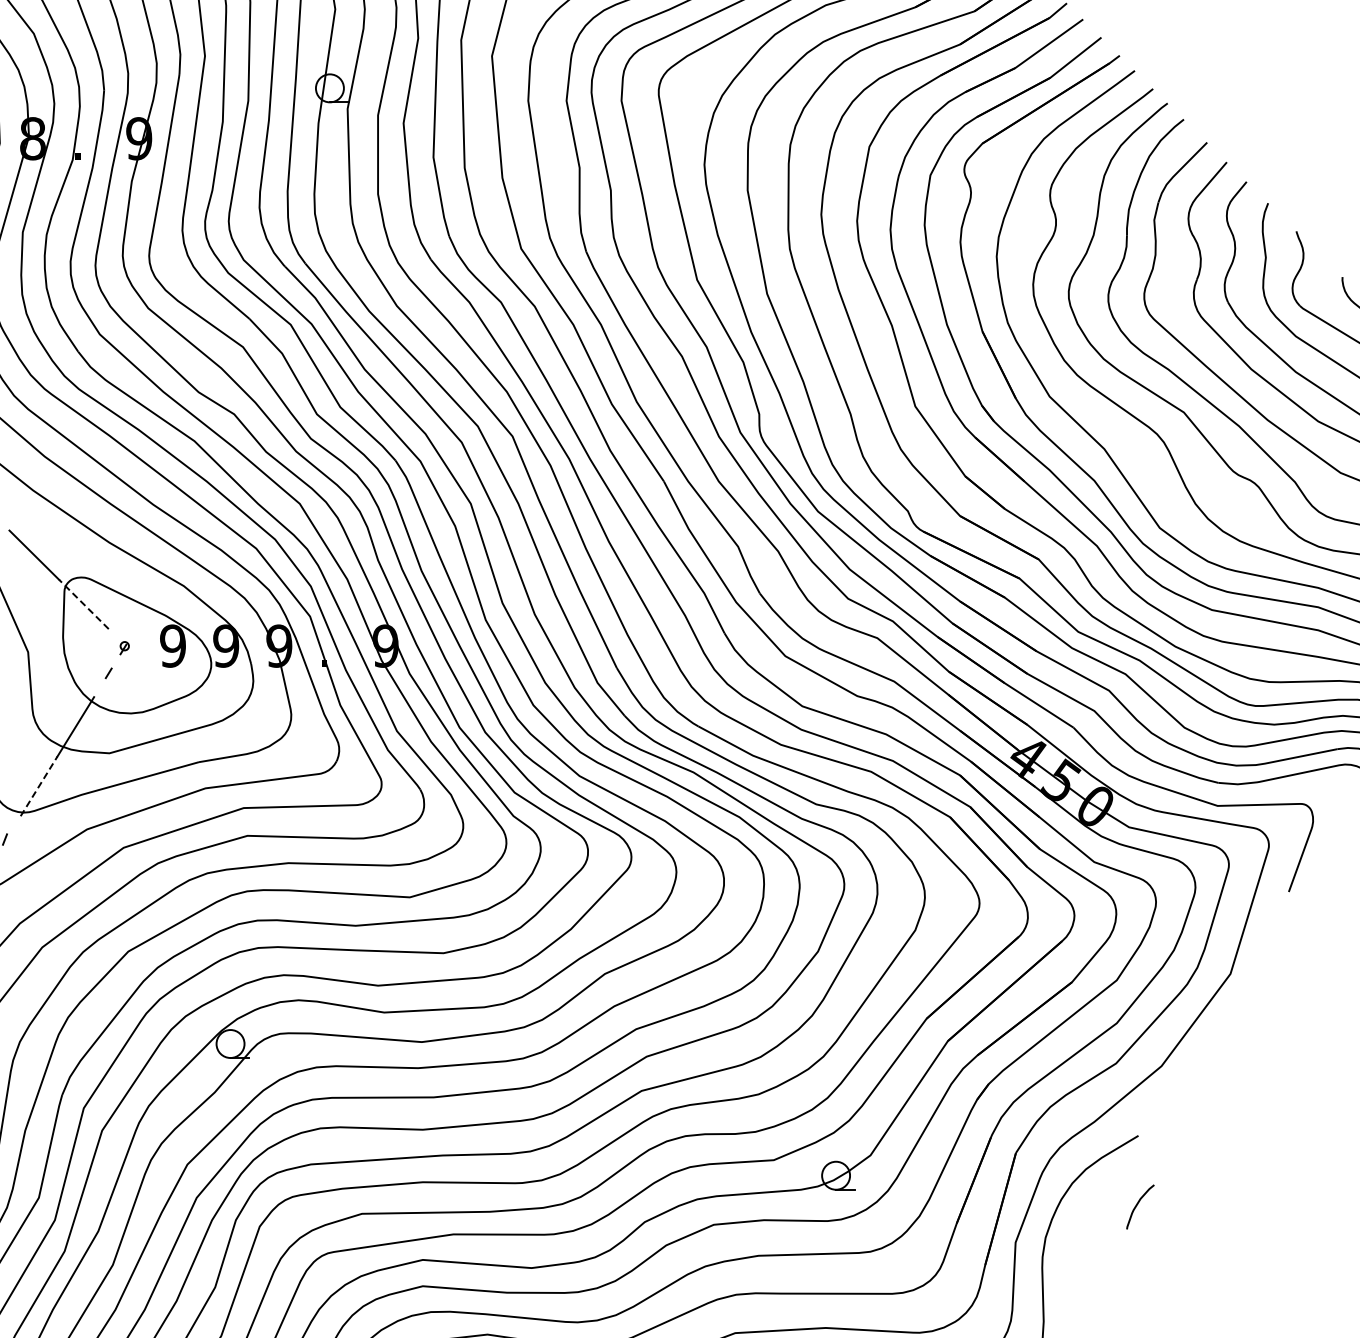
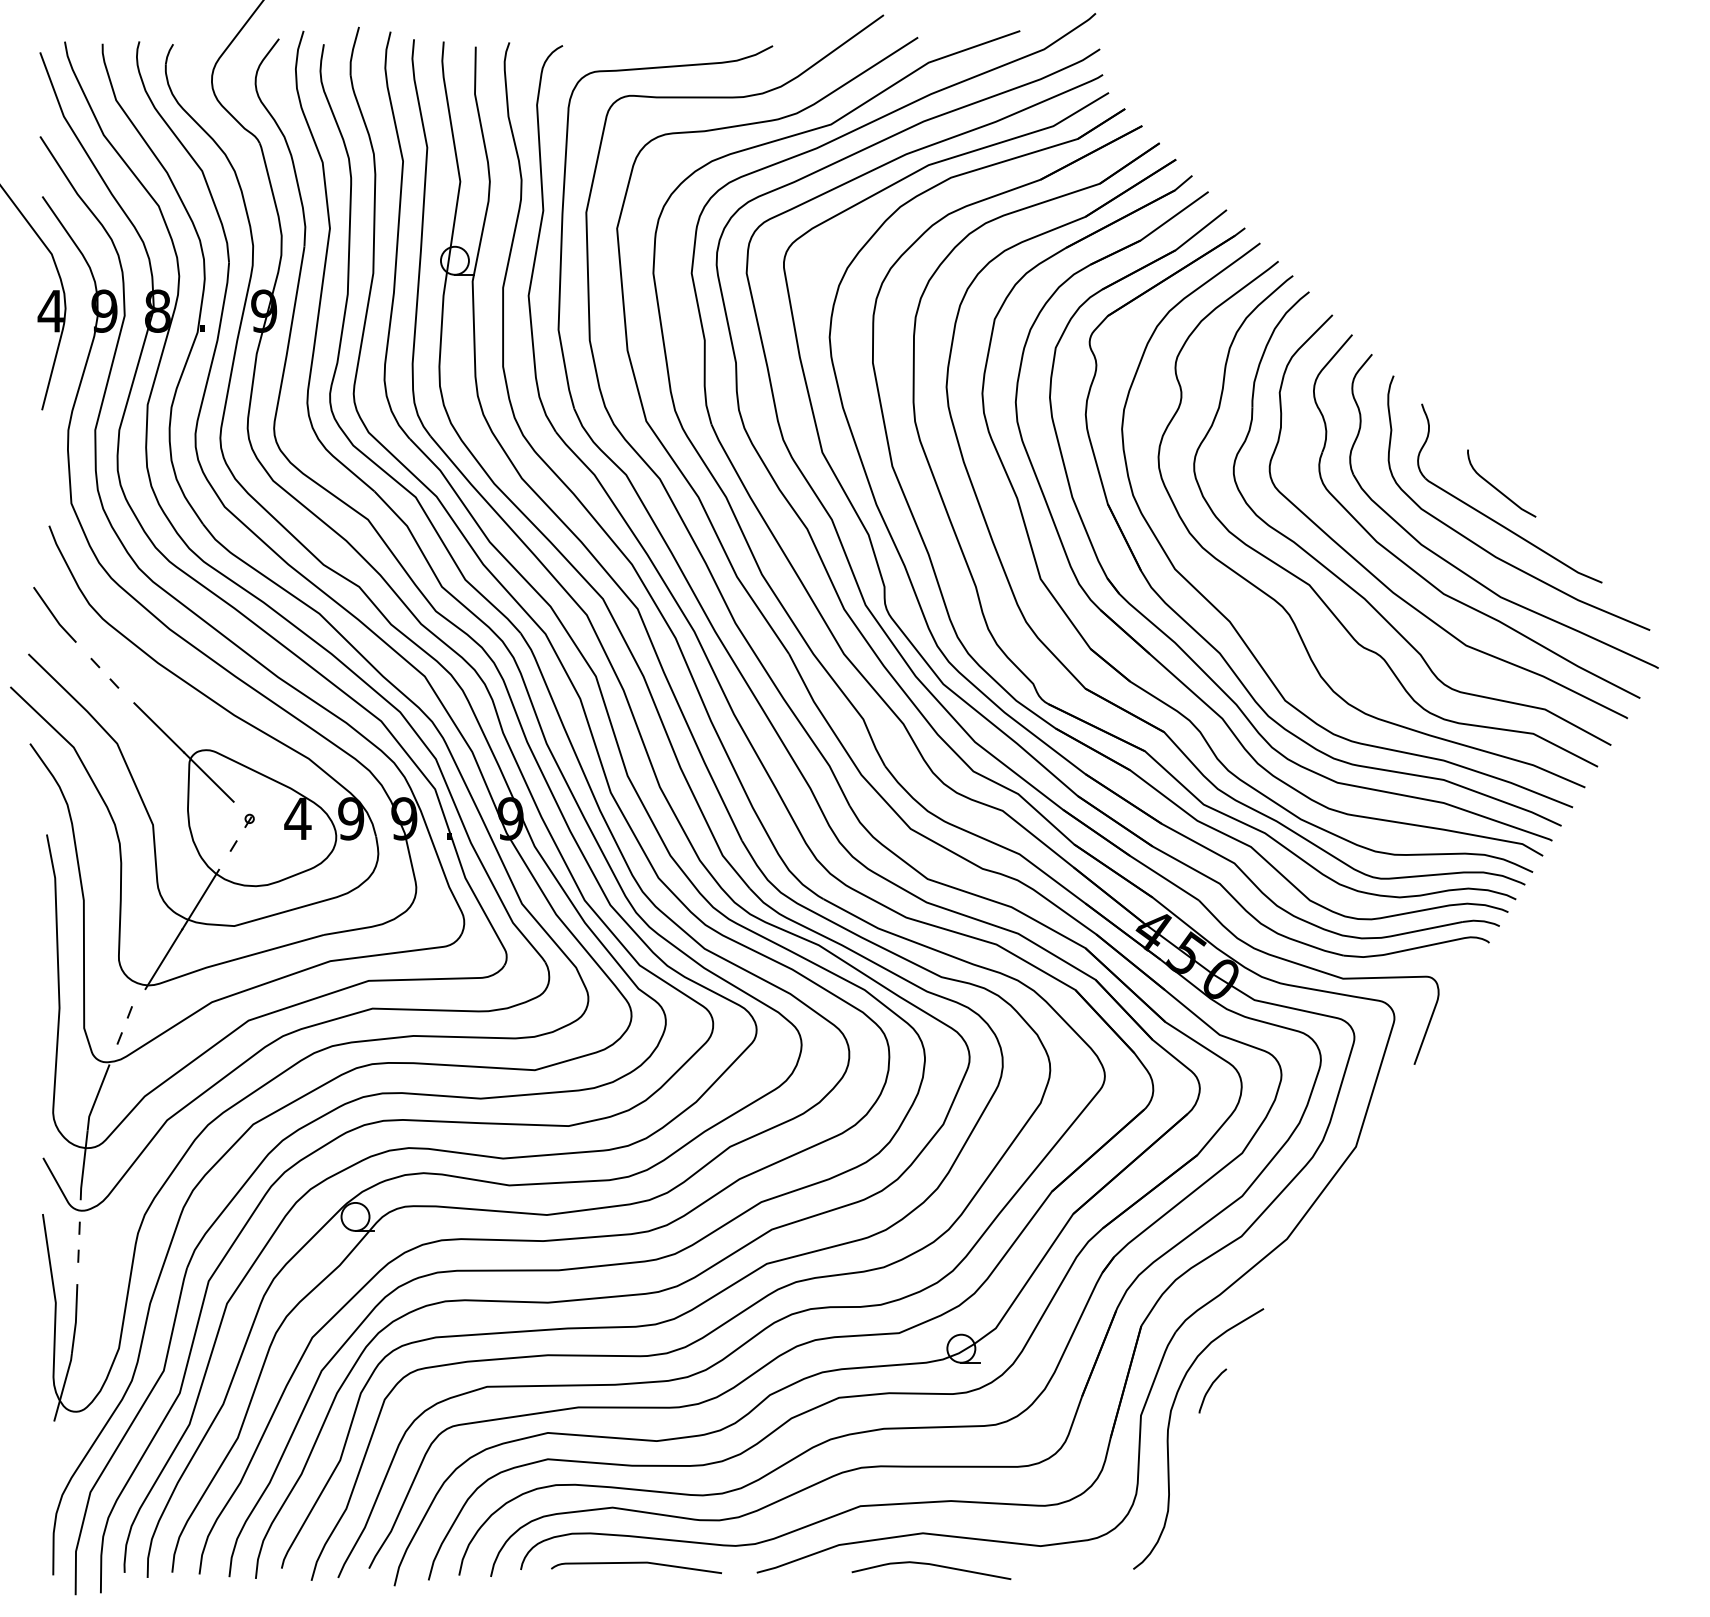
line: (83, 604) -> (208, 777), dashed -> solid
text: (172, 645) -> (297, 818), 9 -> 4
line: (38, 786) -> (163, 959), dashed -> solid
curve: (1138, 1204) -> (1210, 1388), moved

